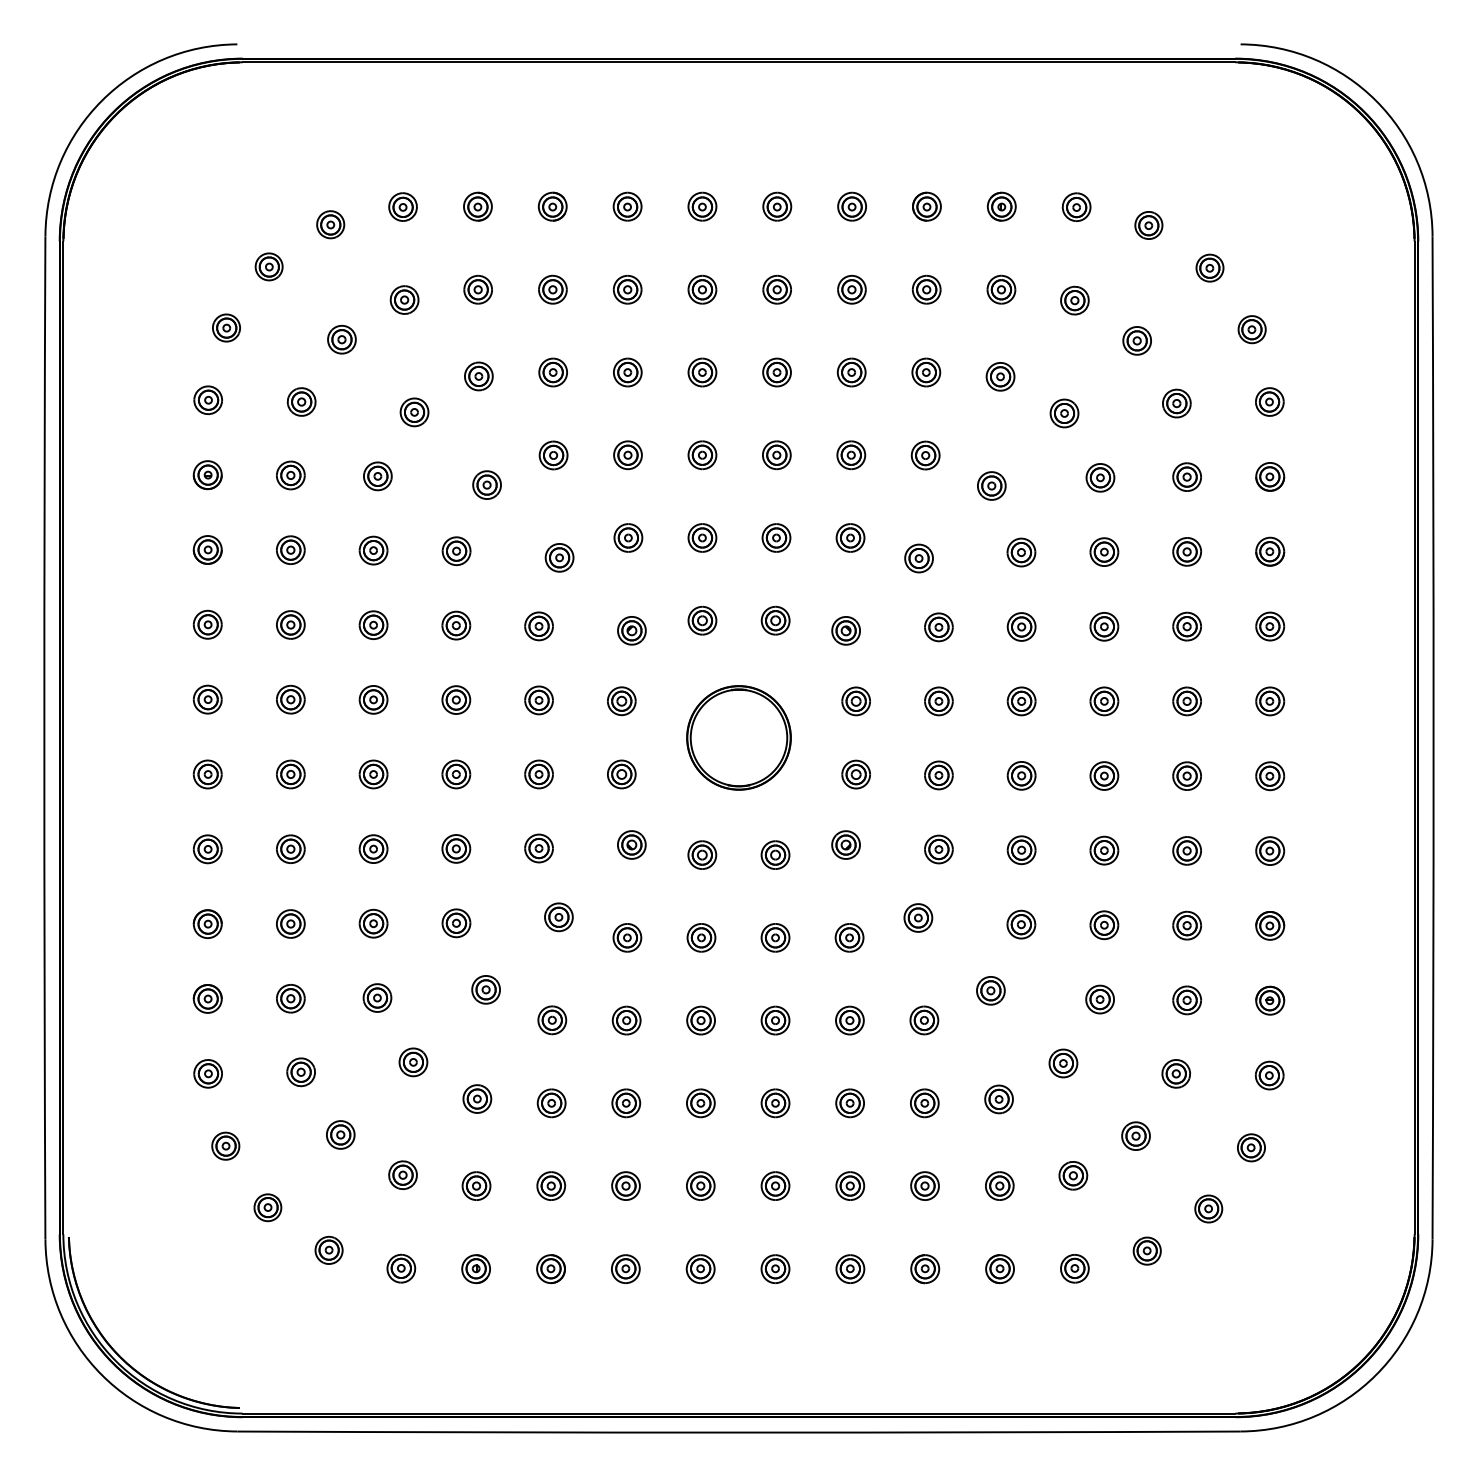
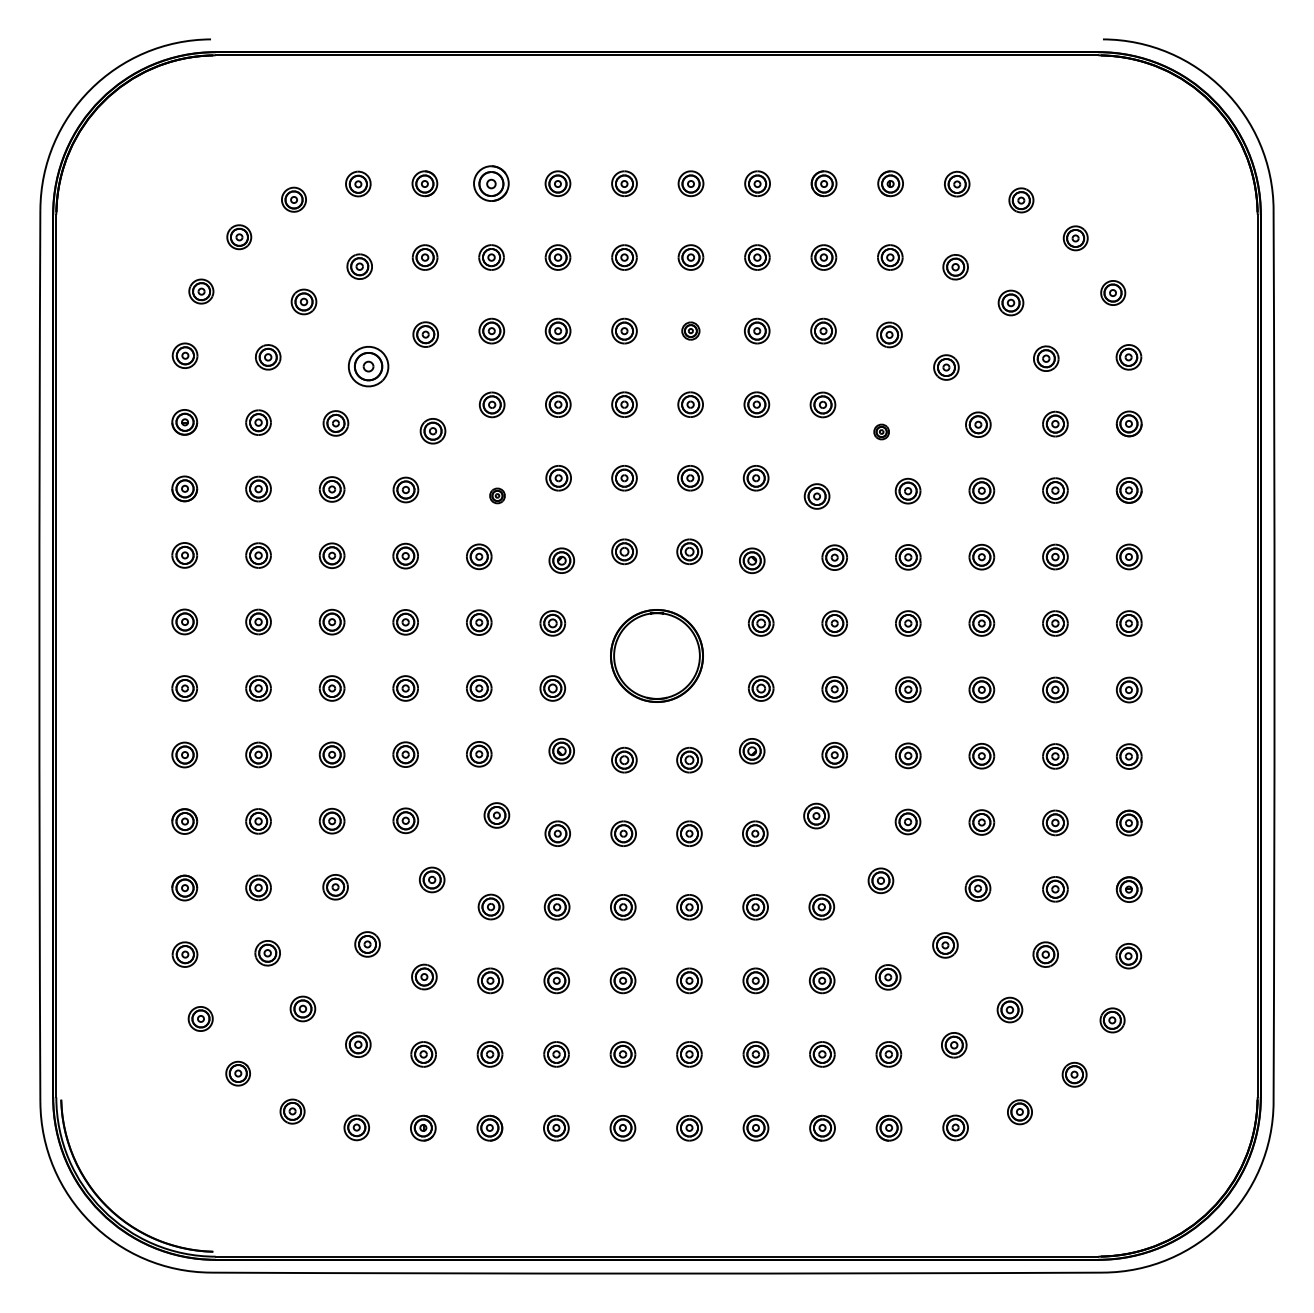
part: (552, 206) -> (491, 183), size x1.4
part: (776, 371) -> (690, 330), size x0.7
part: (414, 412) -> (368, 366), size x1.6
part: (991, 485) -> (881, 431), size x0.6
part: (559, 557) -> (497, 495), size x0.6

